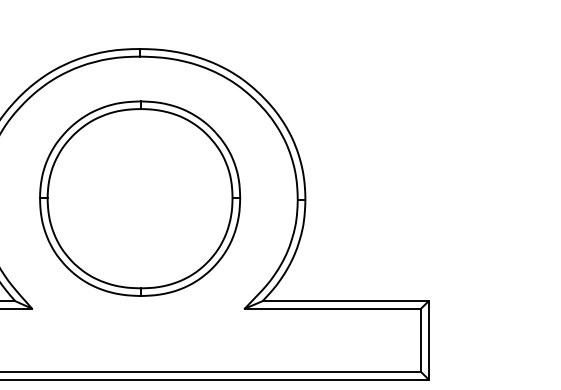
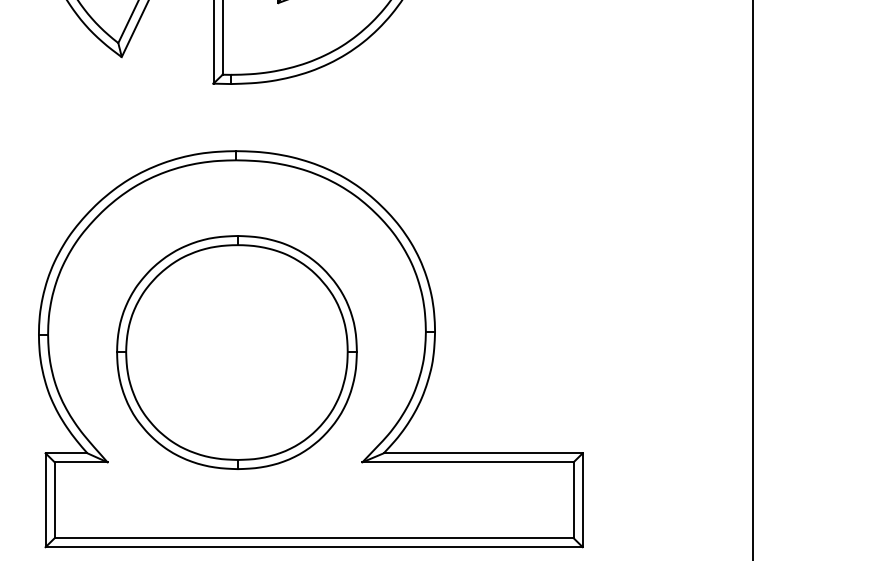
part: (139, 198) -> (236, 352), moved

